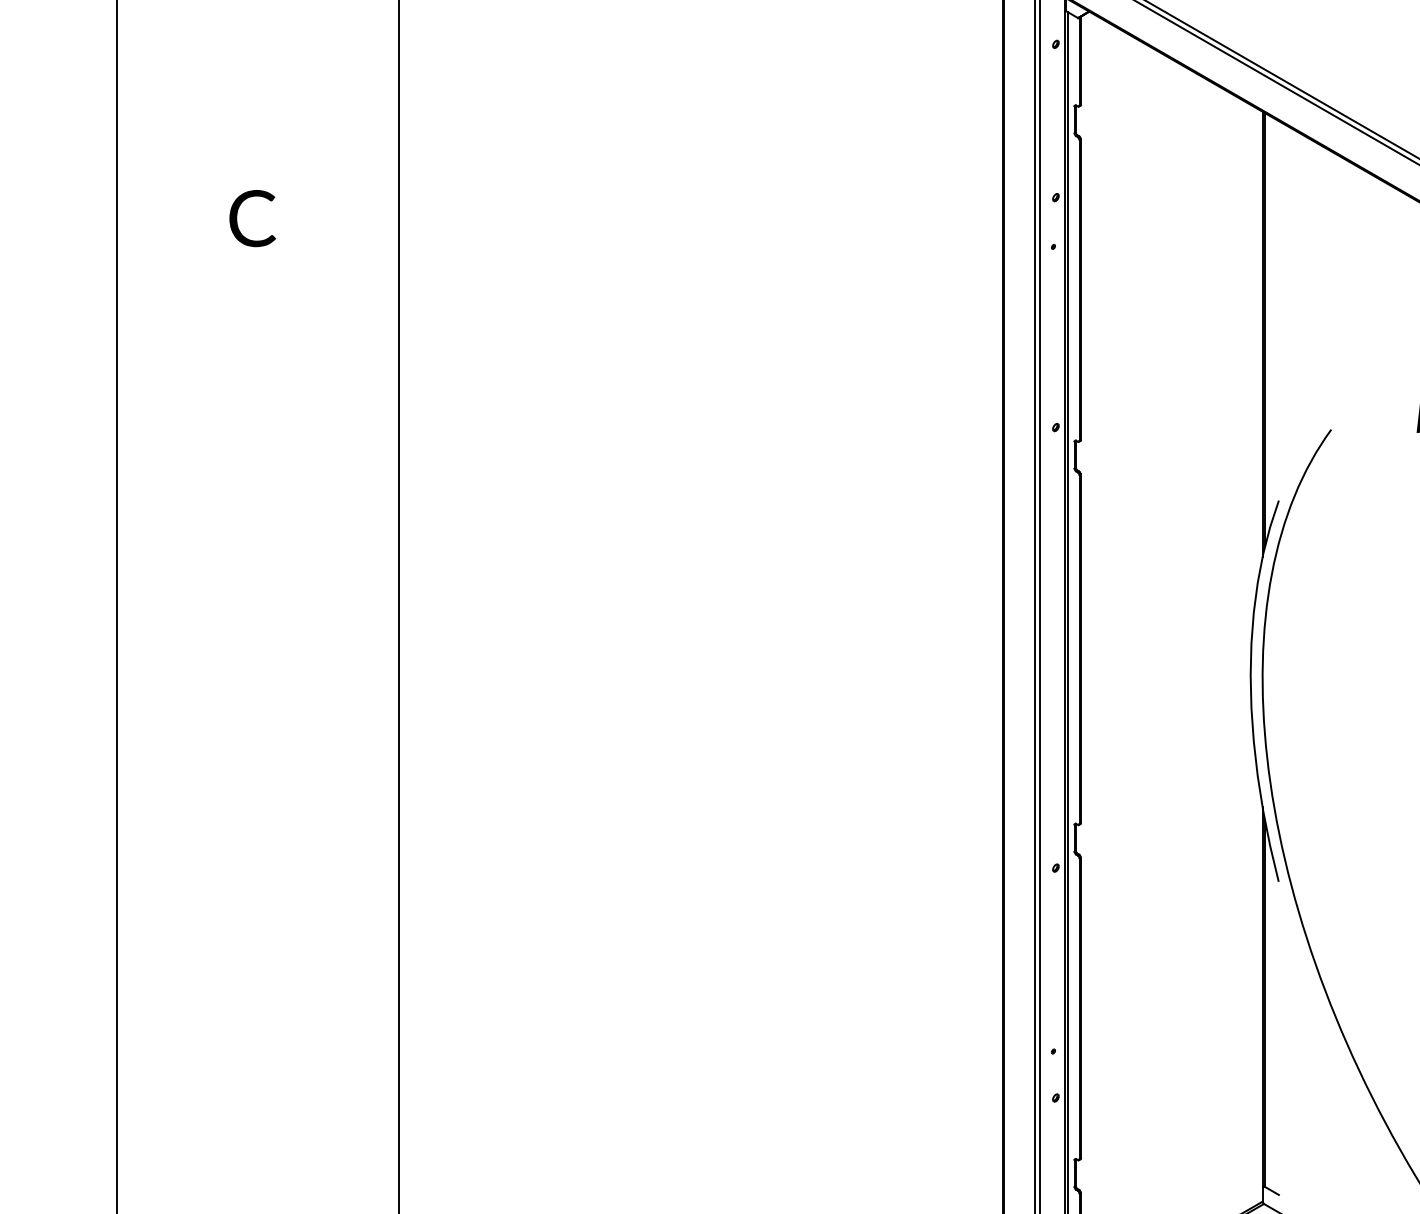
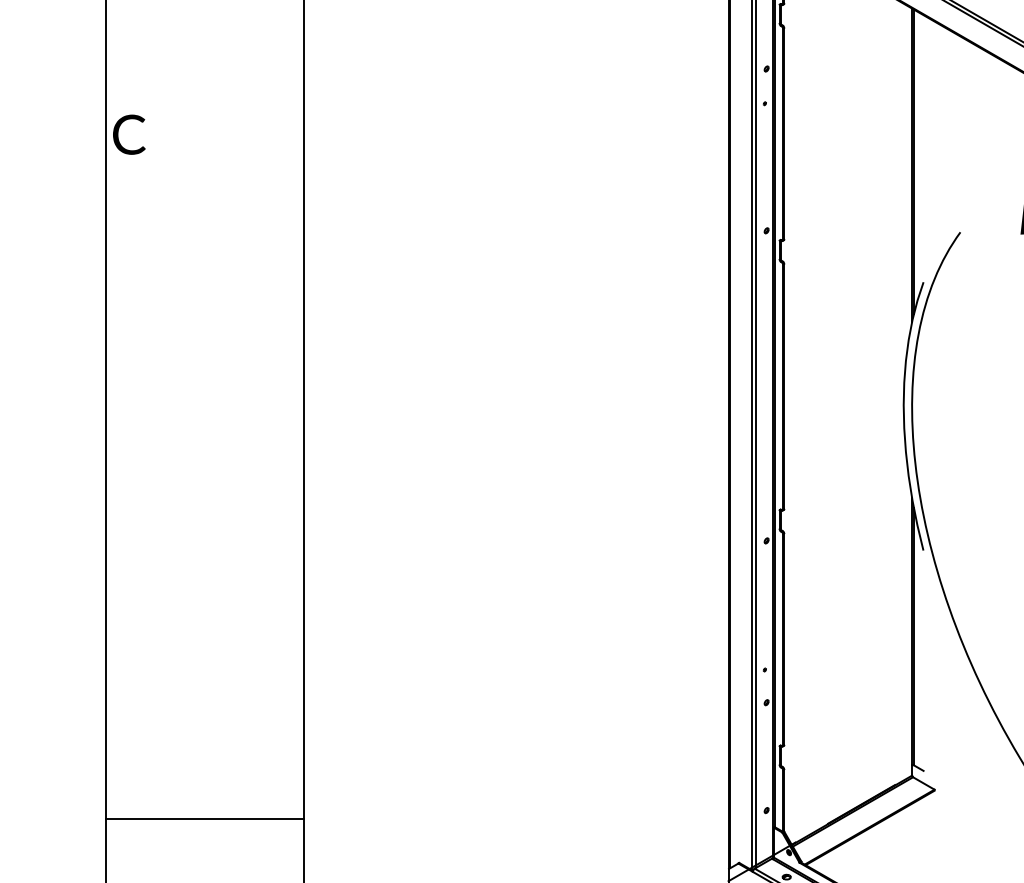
text: (252, 218) -> (129, 134), moved

